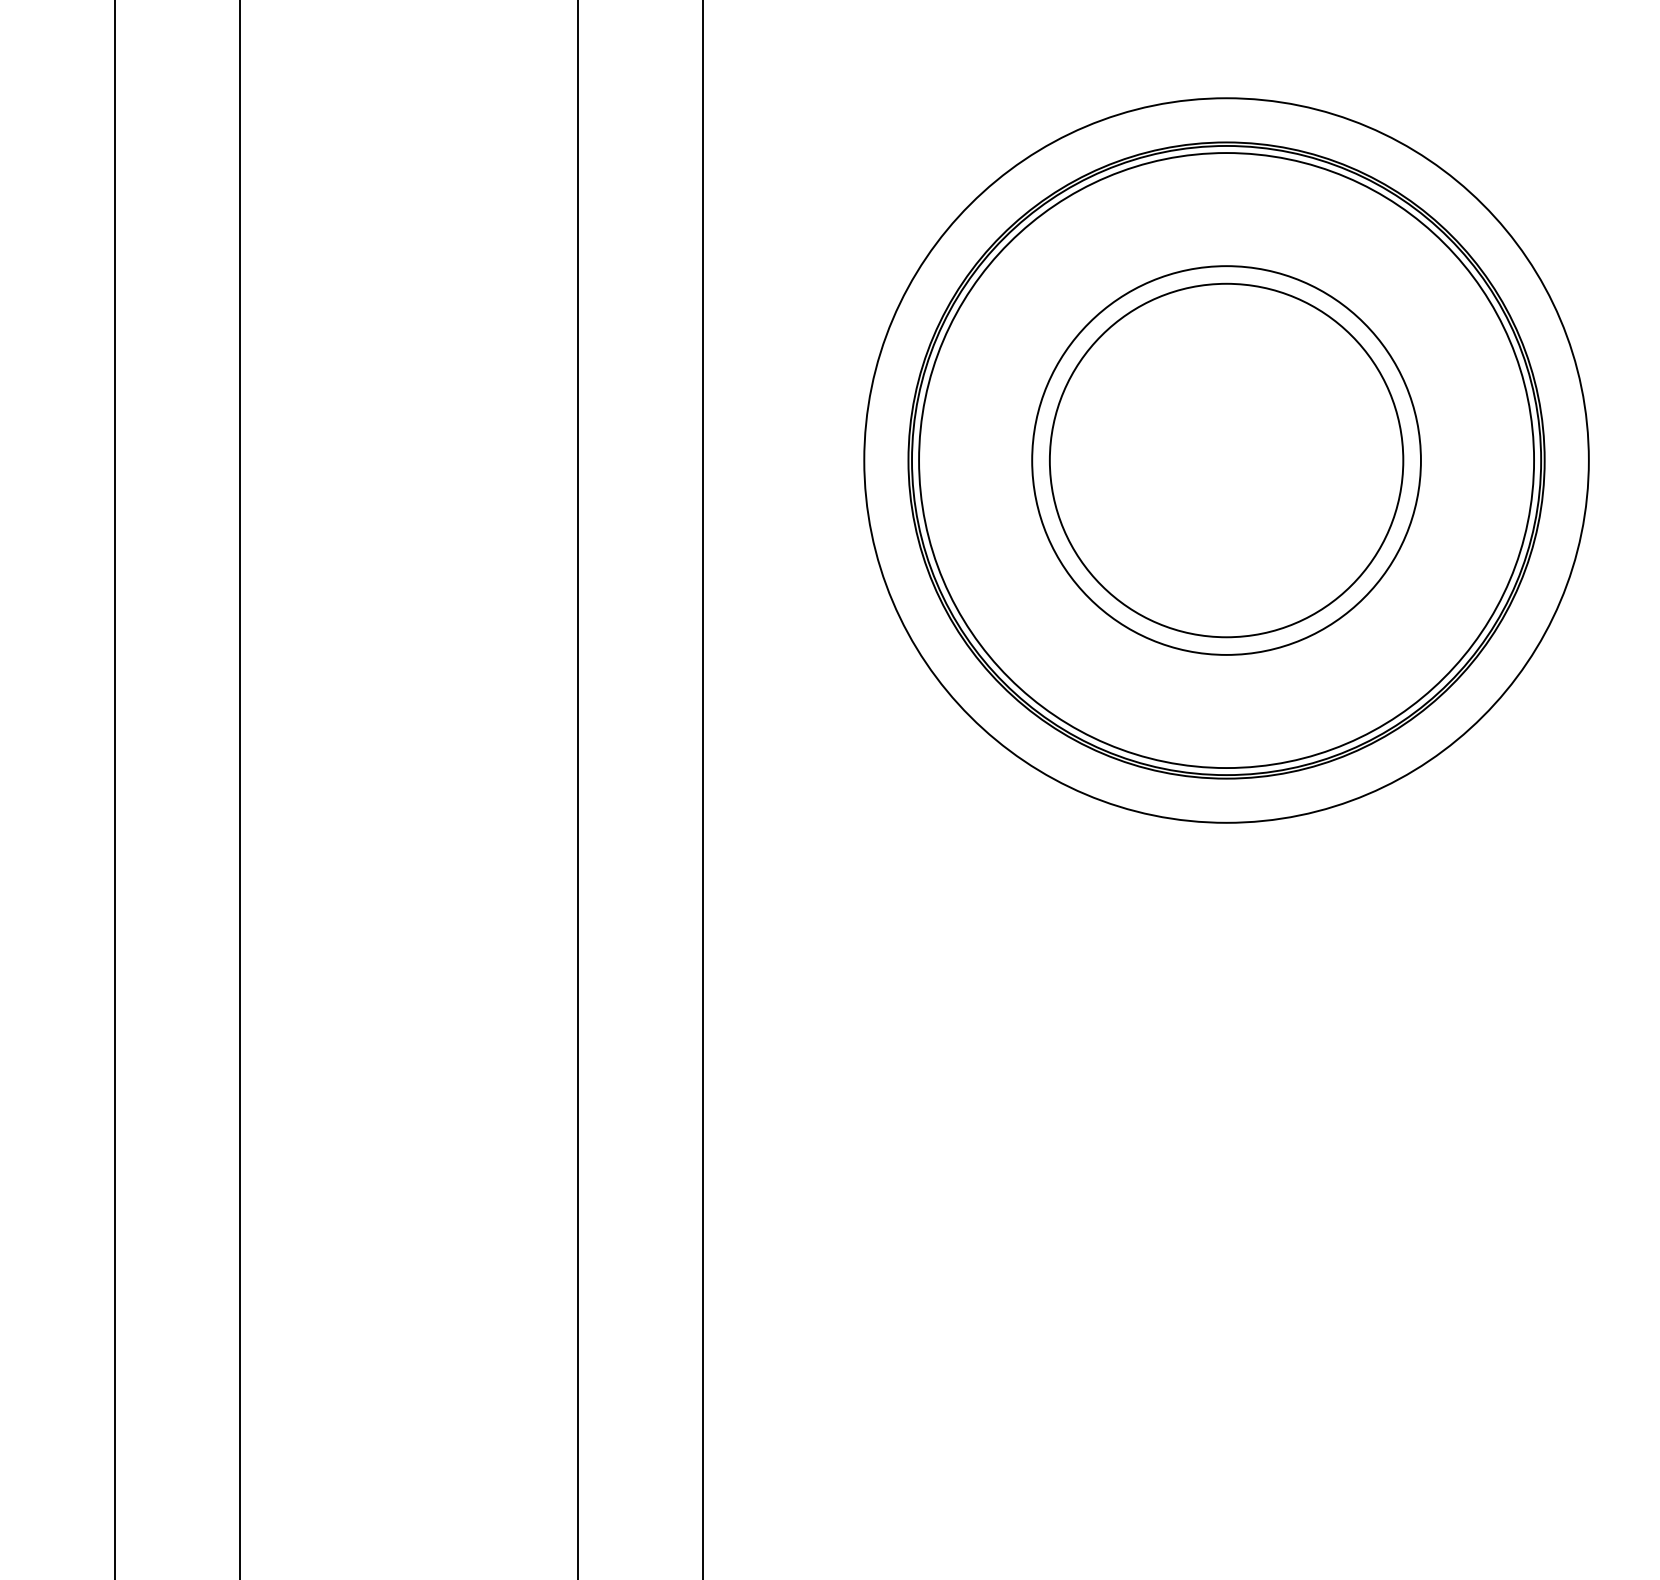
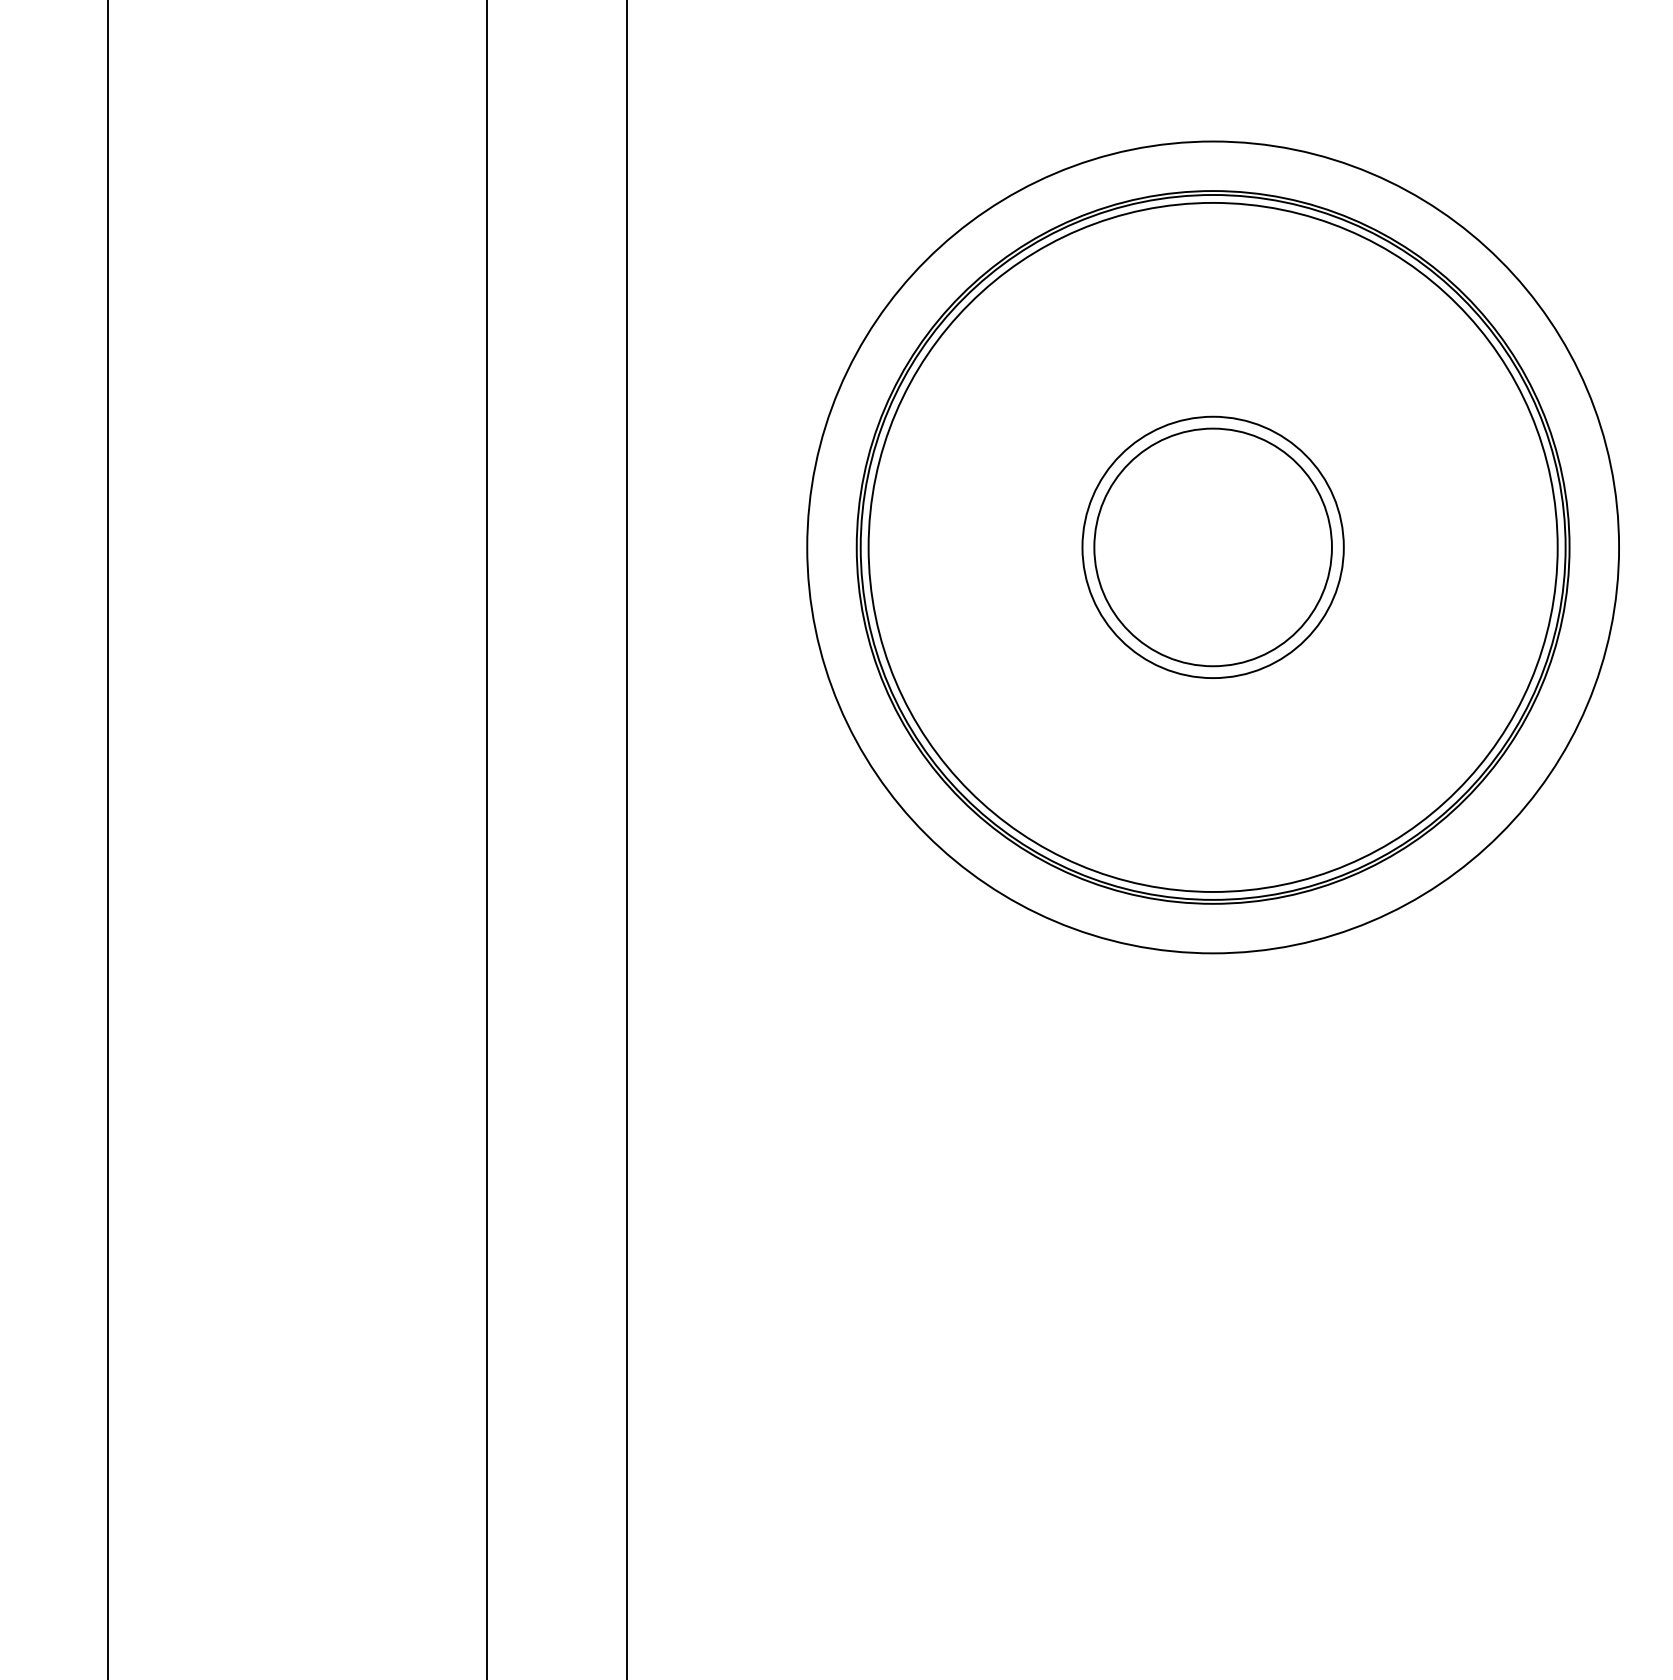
circle: (1226, 460) -> (1213, 547), size x0.6
circle: (1226, 460) -> (1213, 547), size x0.6

